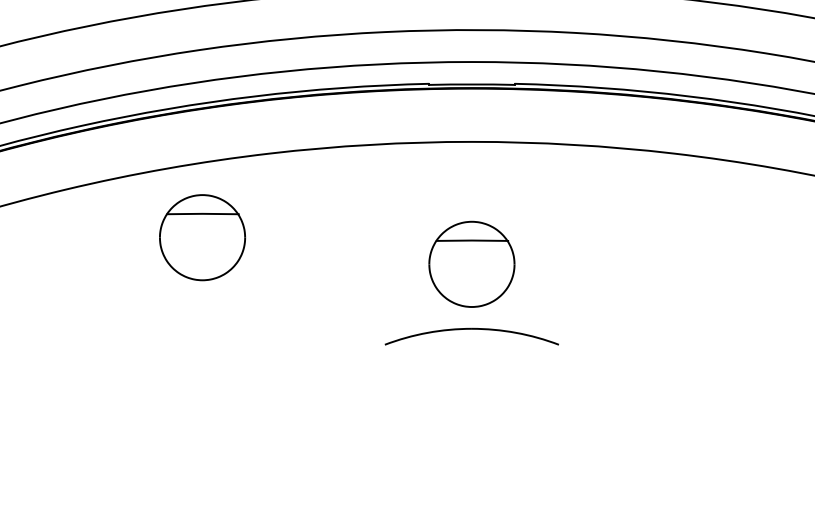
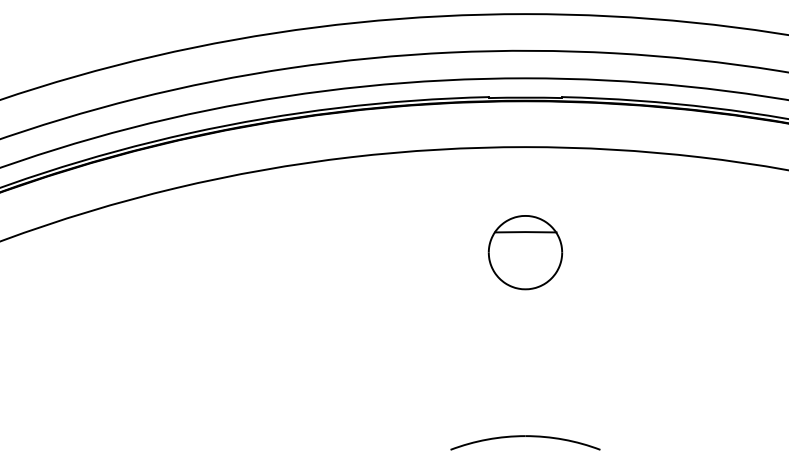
part: (202, 237) -> (293, 229), removed
part: (471, 336) -> (525, 442), moved

